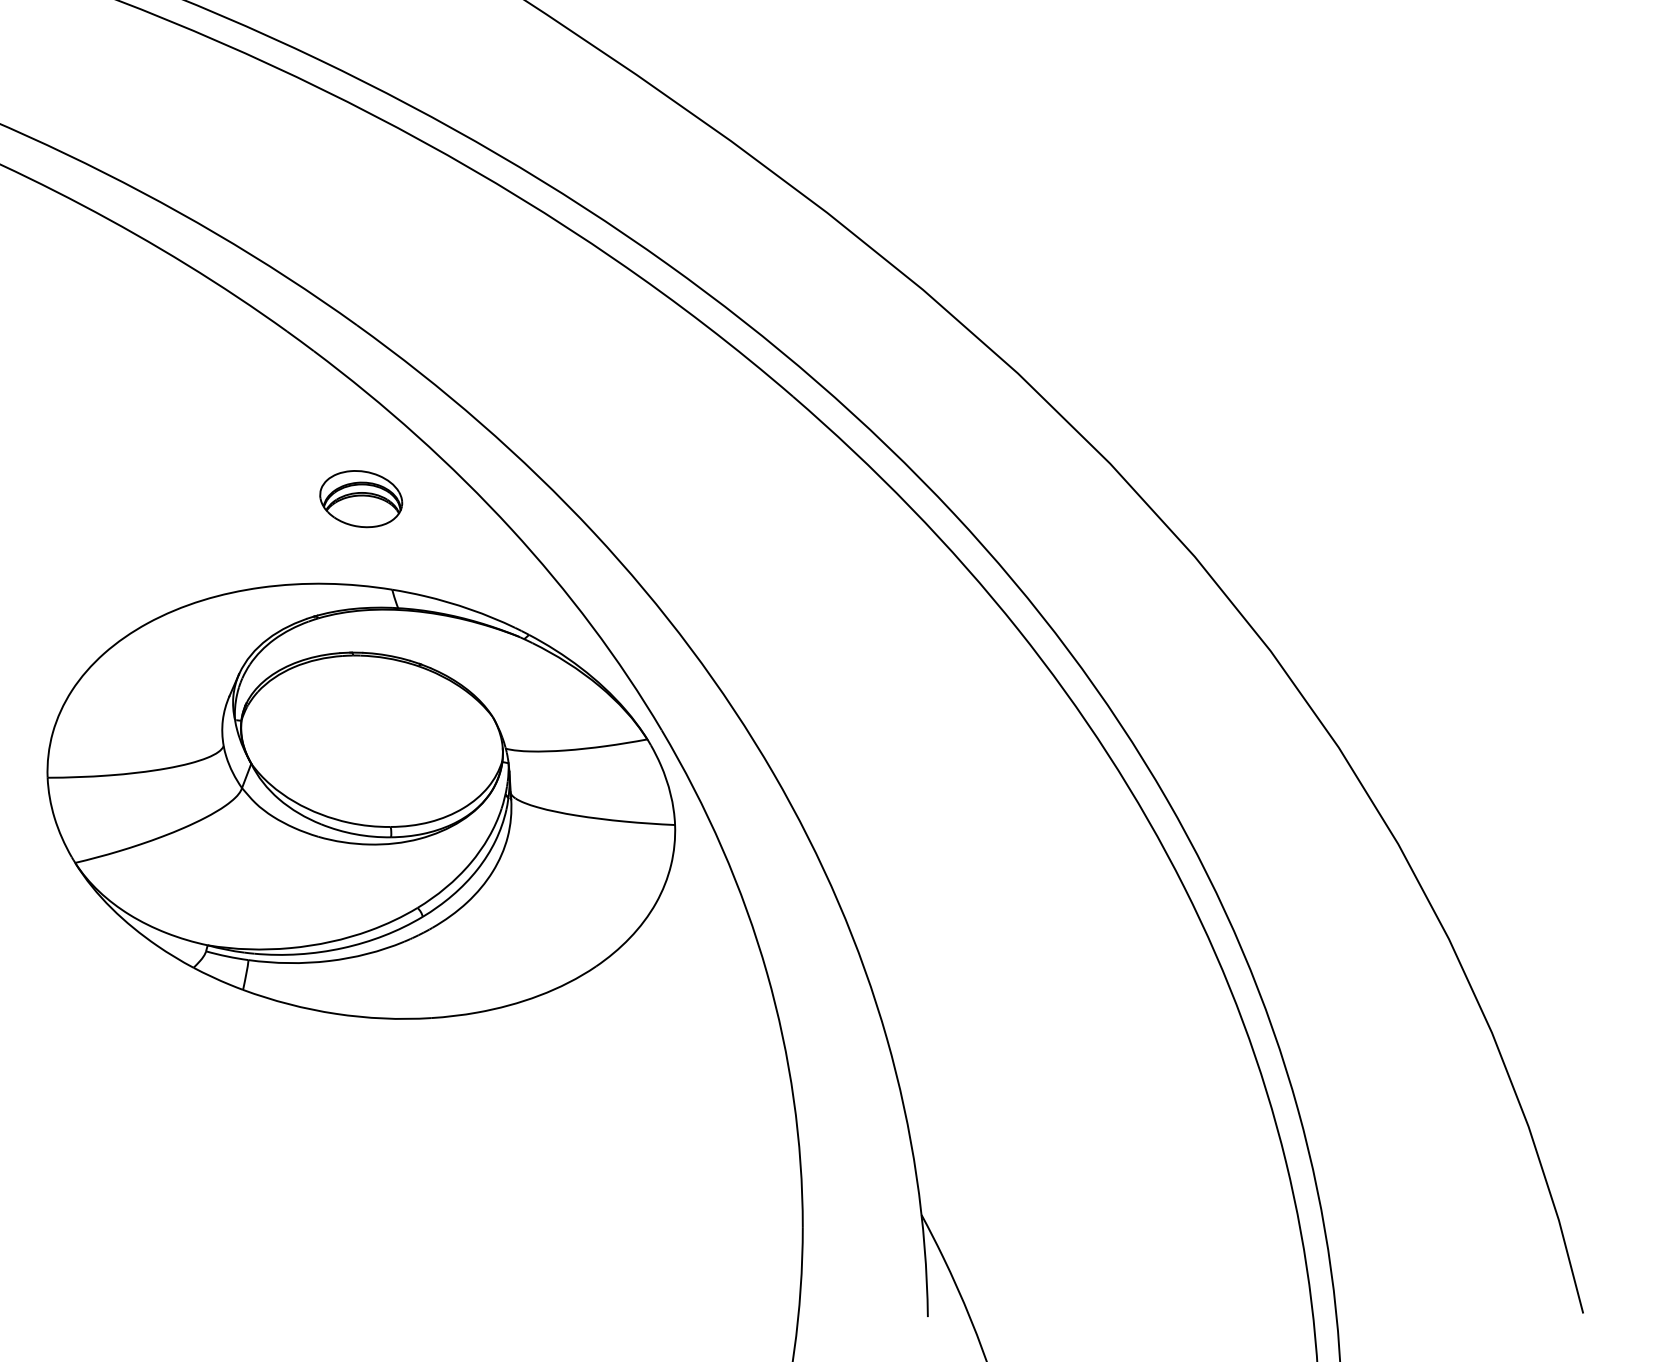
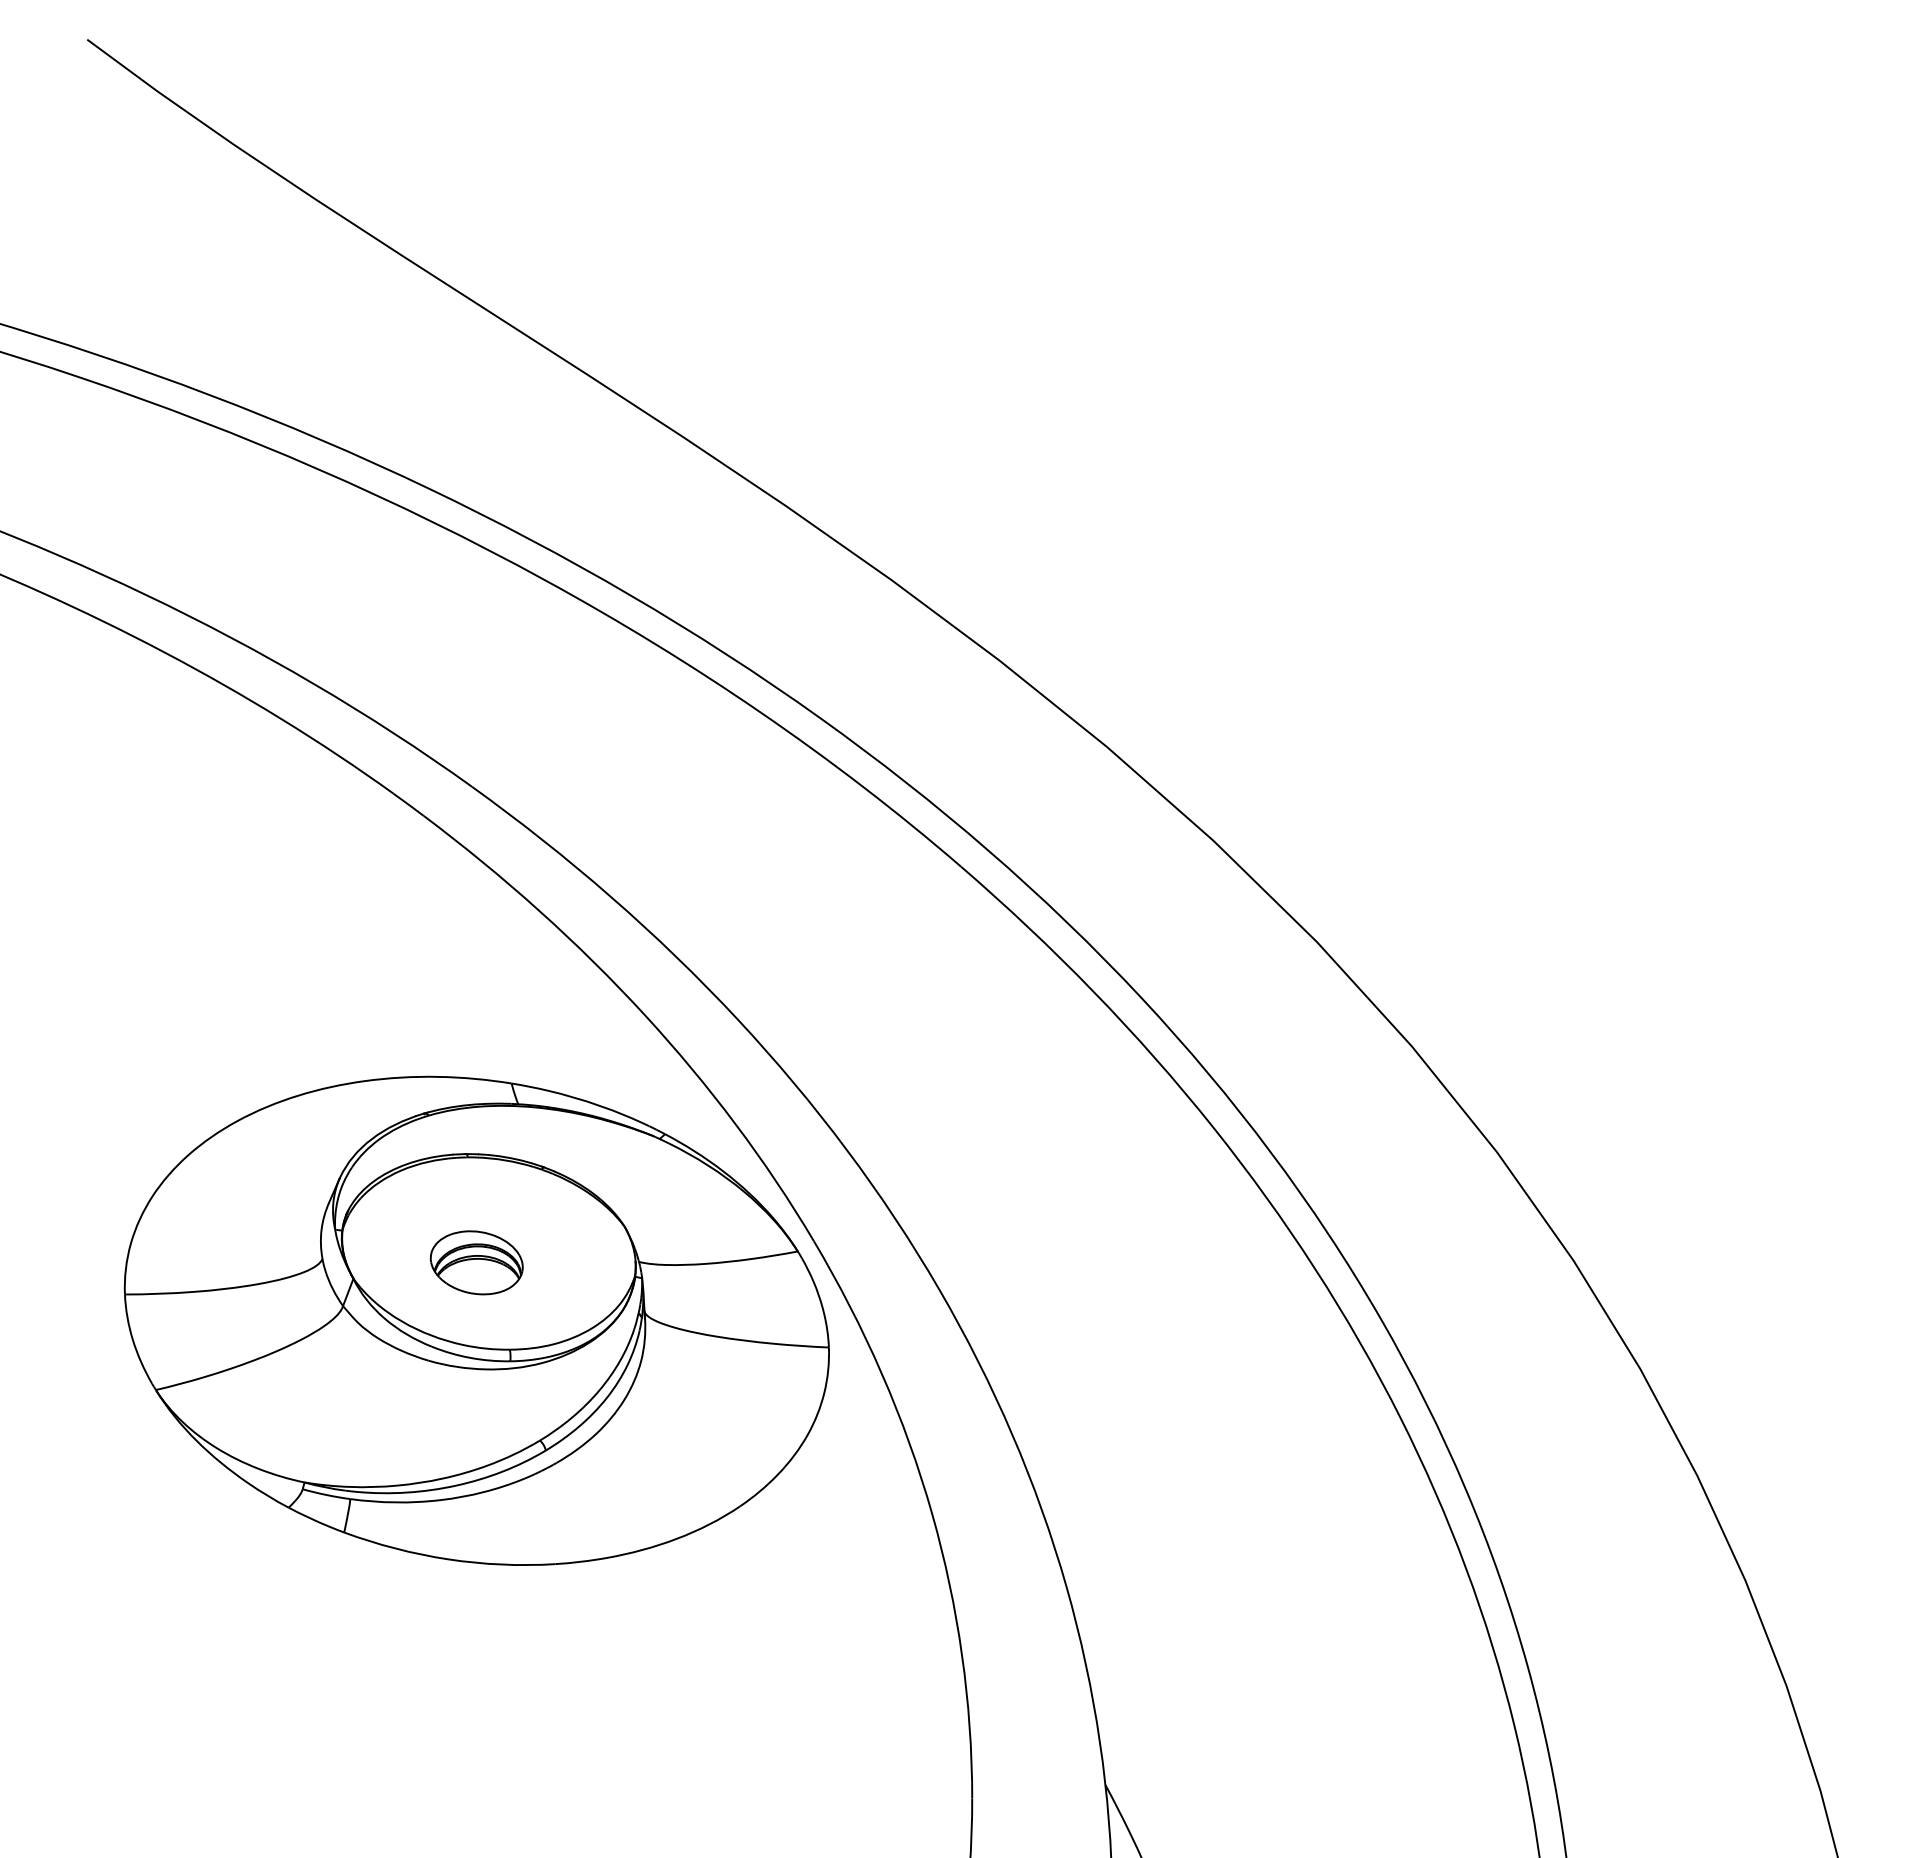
part: (360, 498) -> (476, 1262), moved

